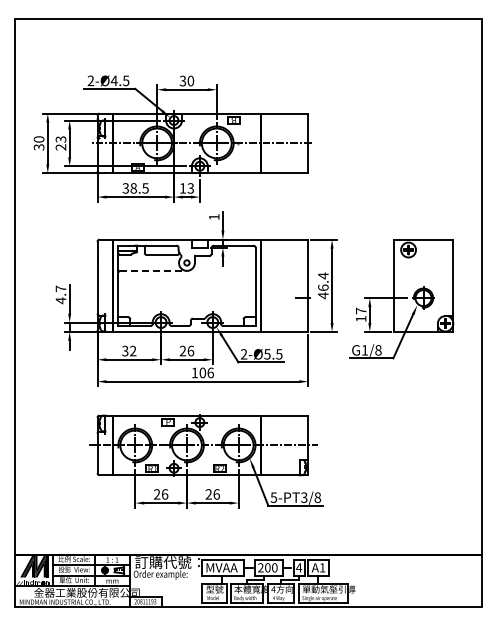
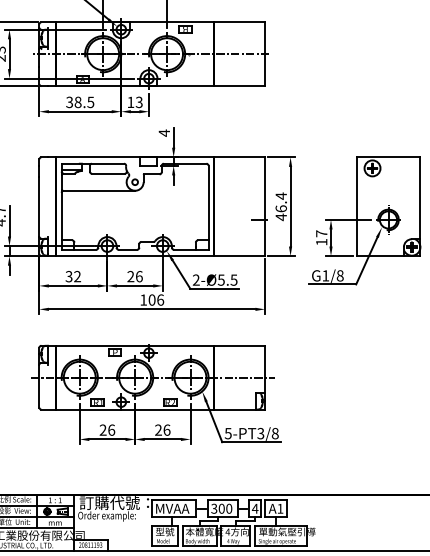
text: (214, 216) -> (164, 132), 1 -> 4
line: (154, 270) -> (100, 190), dashed -> solid
text: (260, 568) -> (213, 509), 200 -> 300

